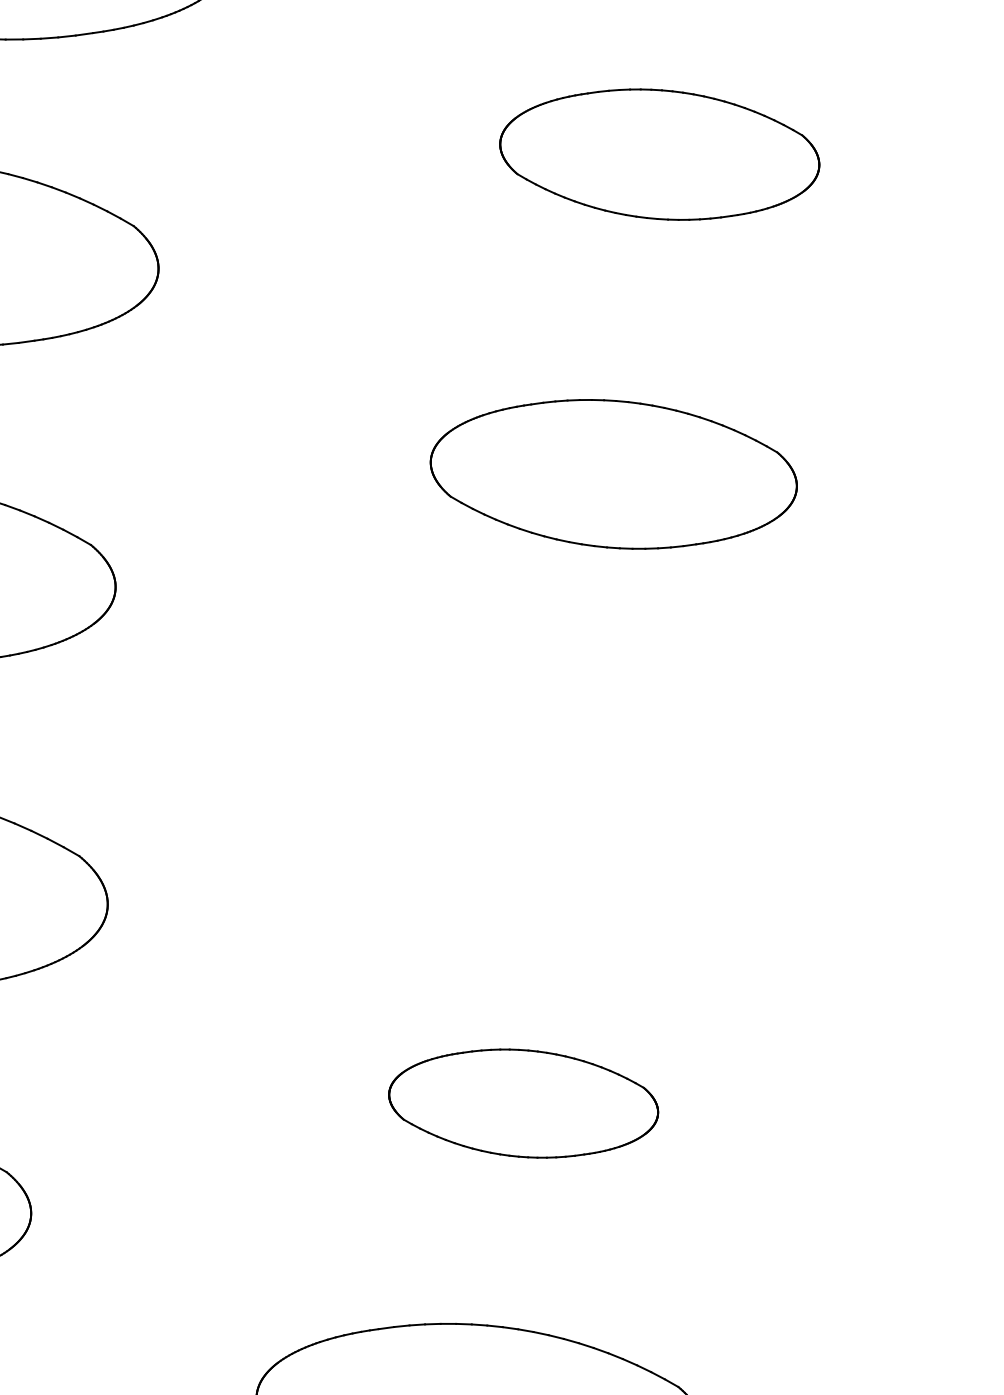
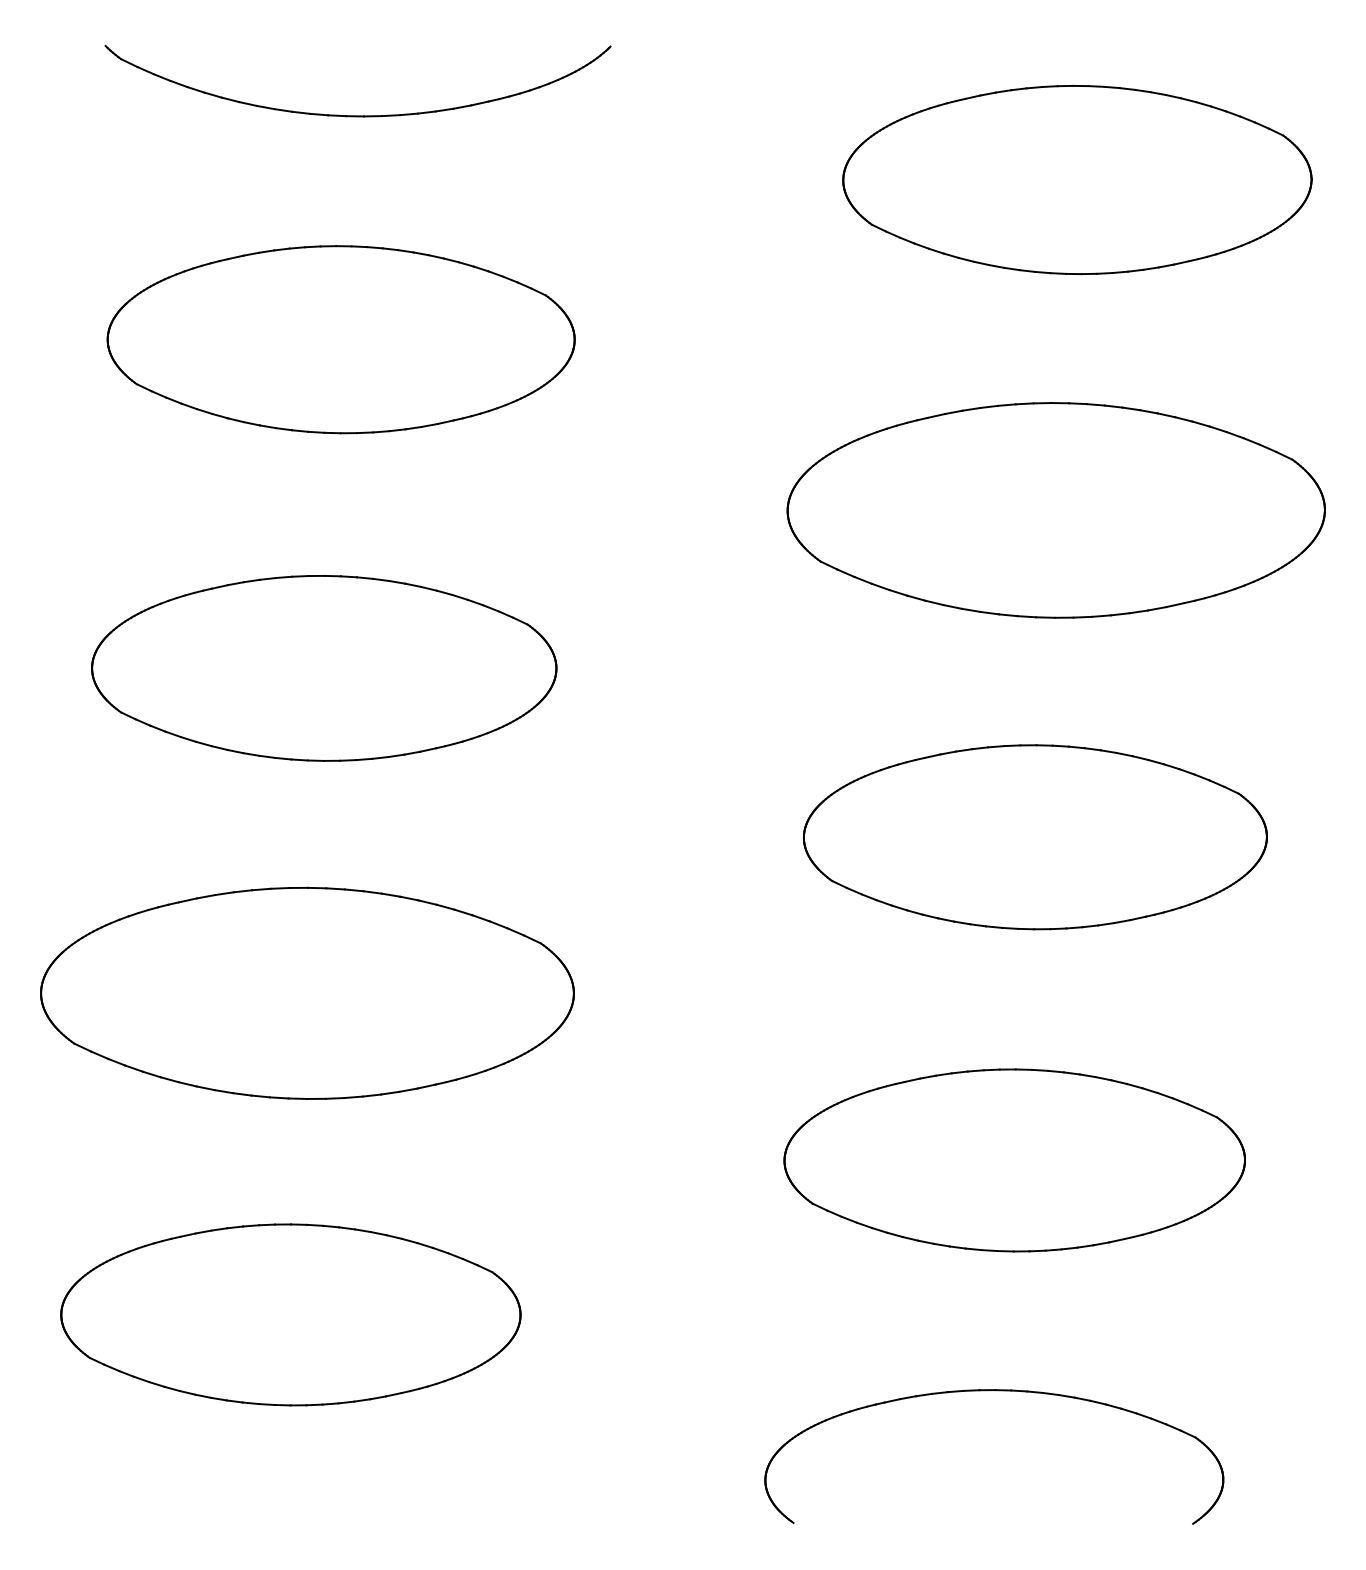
part: (659, 155) -> (1077, 180), size x1.43
part: (613, 474) -> (1055, 510), size x1.43
part: (567, 790) -> (1034, 837), added
part: (523, 1103) -> (1014, 1160), size x1.67

